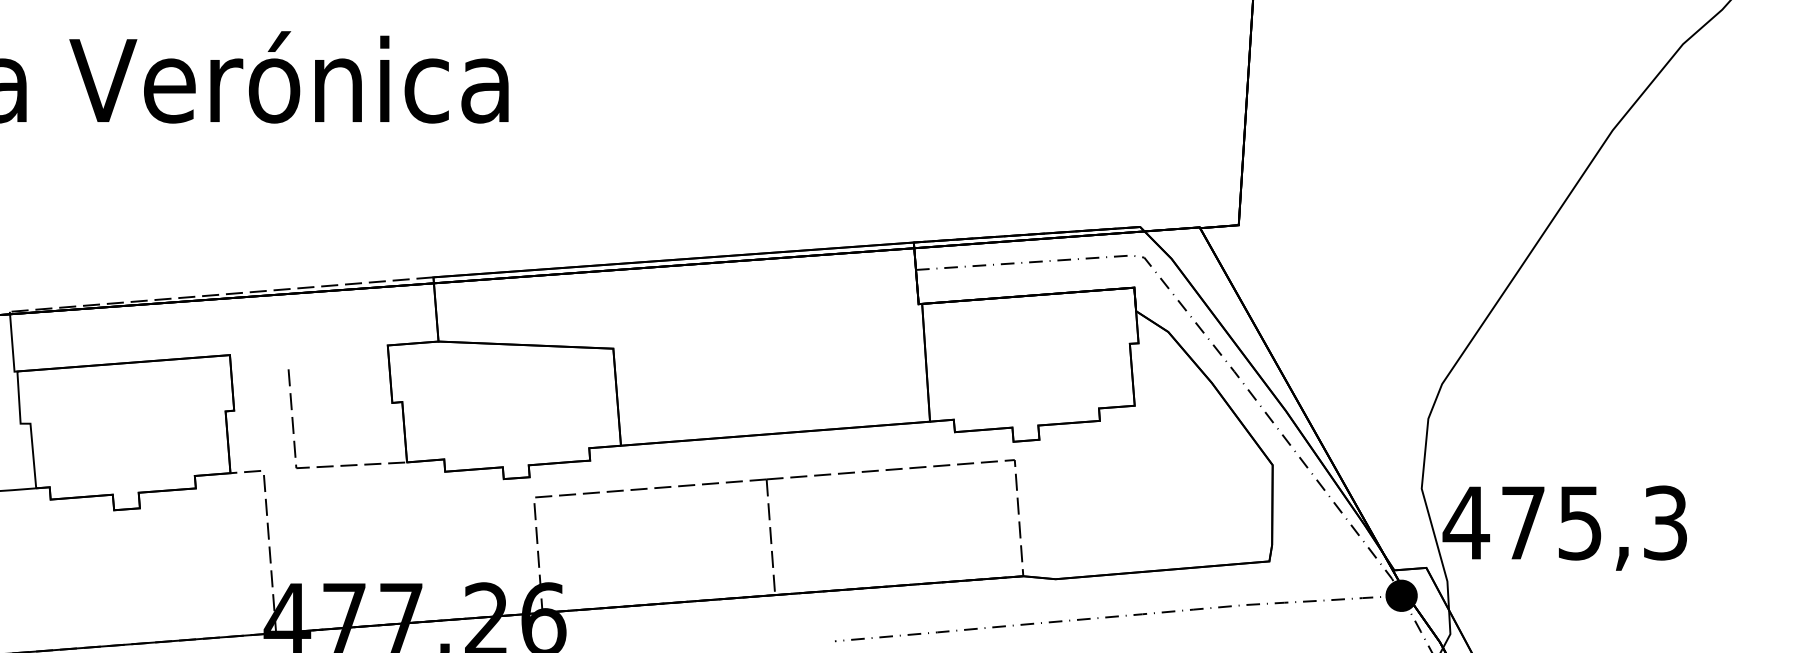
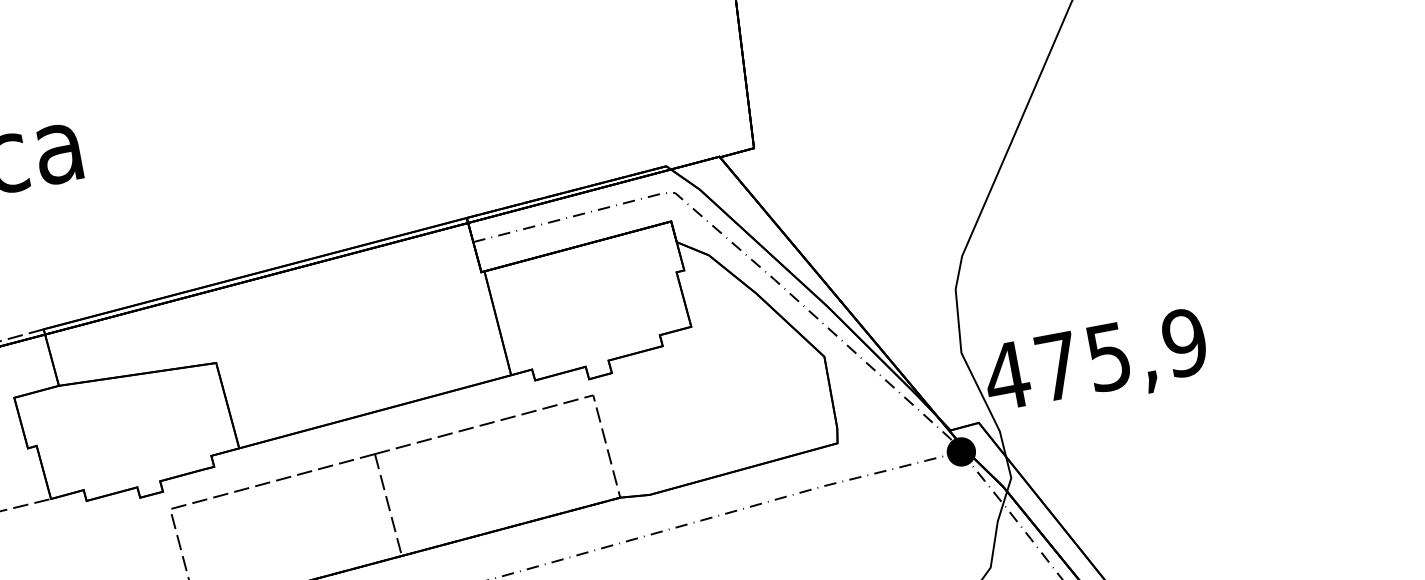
text: (1665, 522) -> (1184, 342), 475,3 -> 475,9

